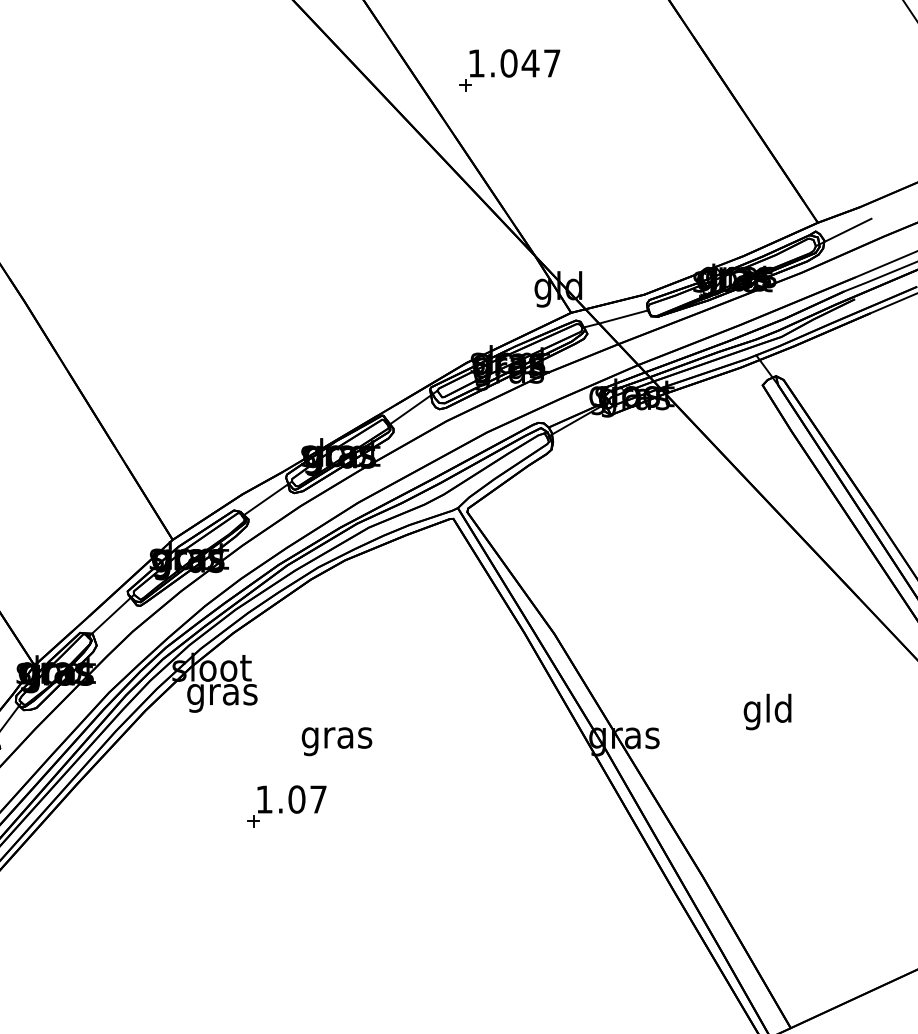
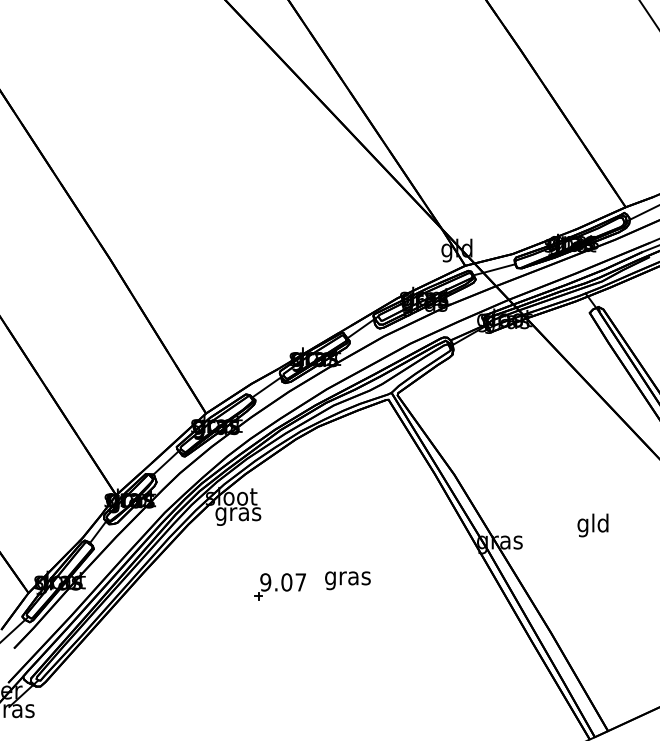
part: (508, 69) -> (424, 107), removed
text: (336, 741) -> (347, 580), moved
text: (264, 799) -> (265, 582), 1.07 -> 9.07

